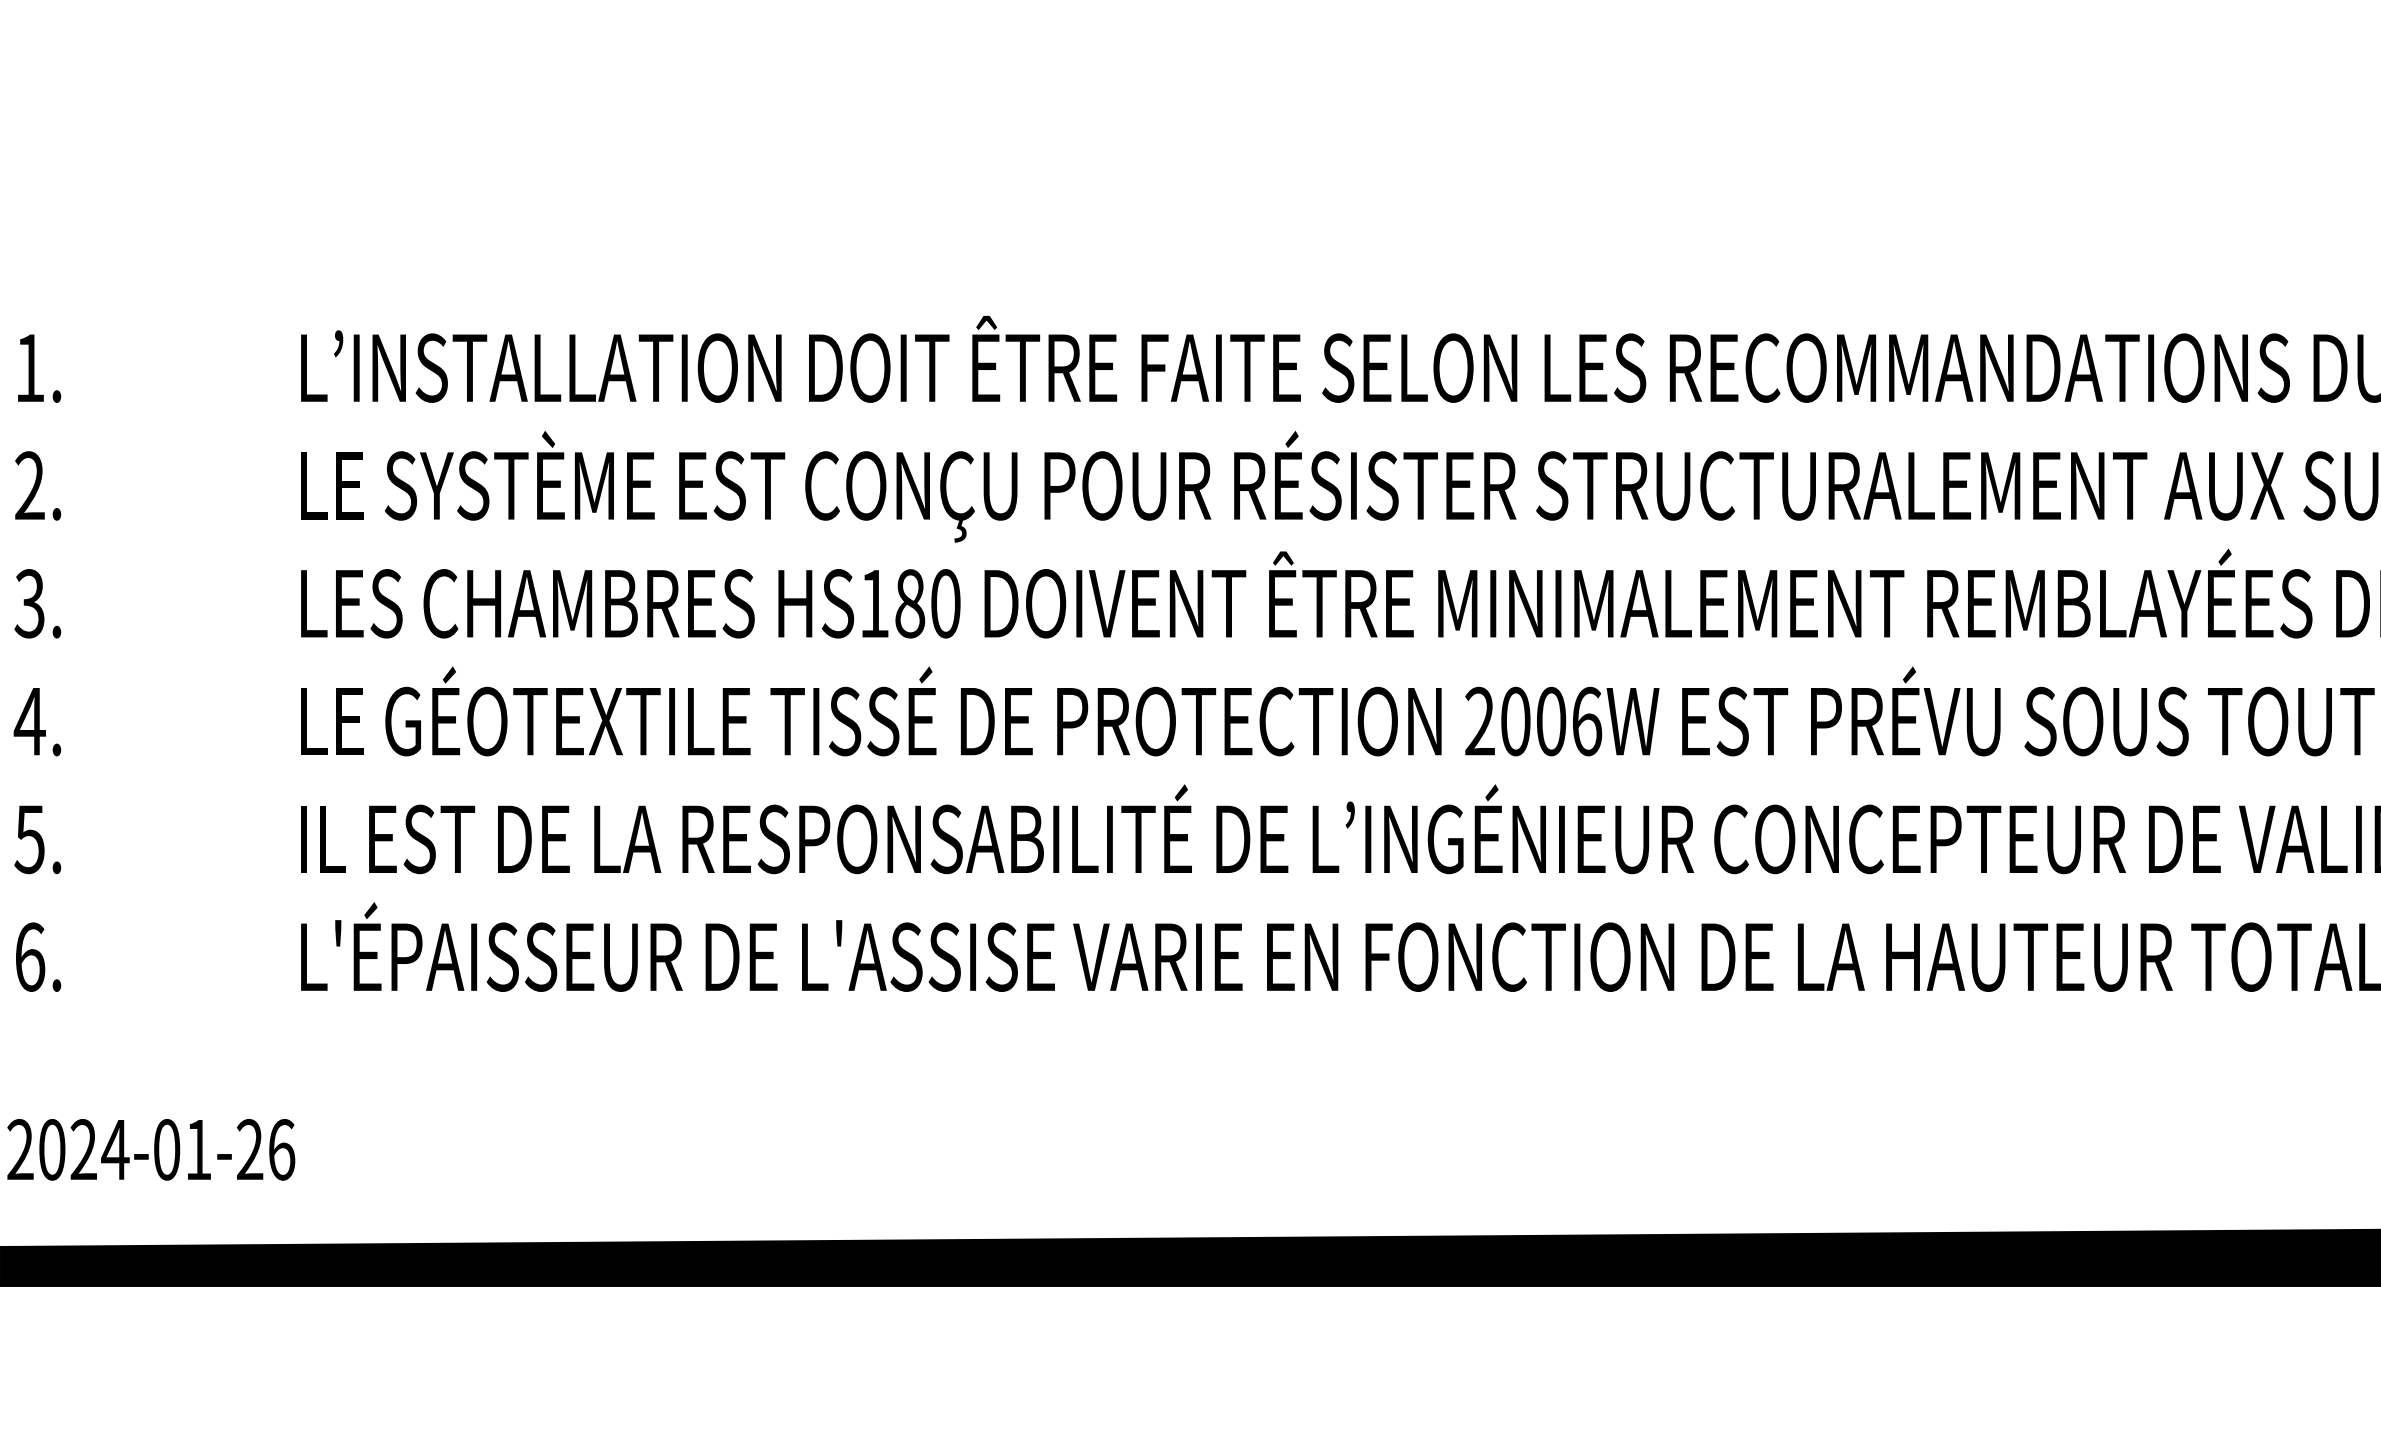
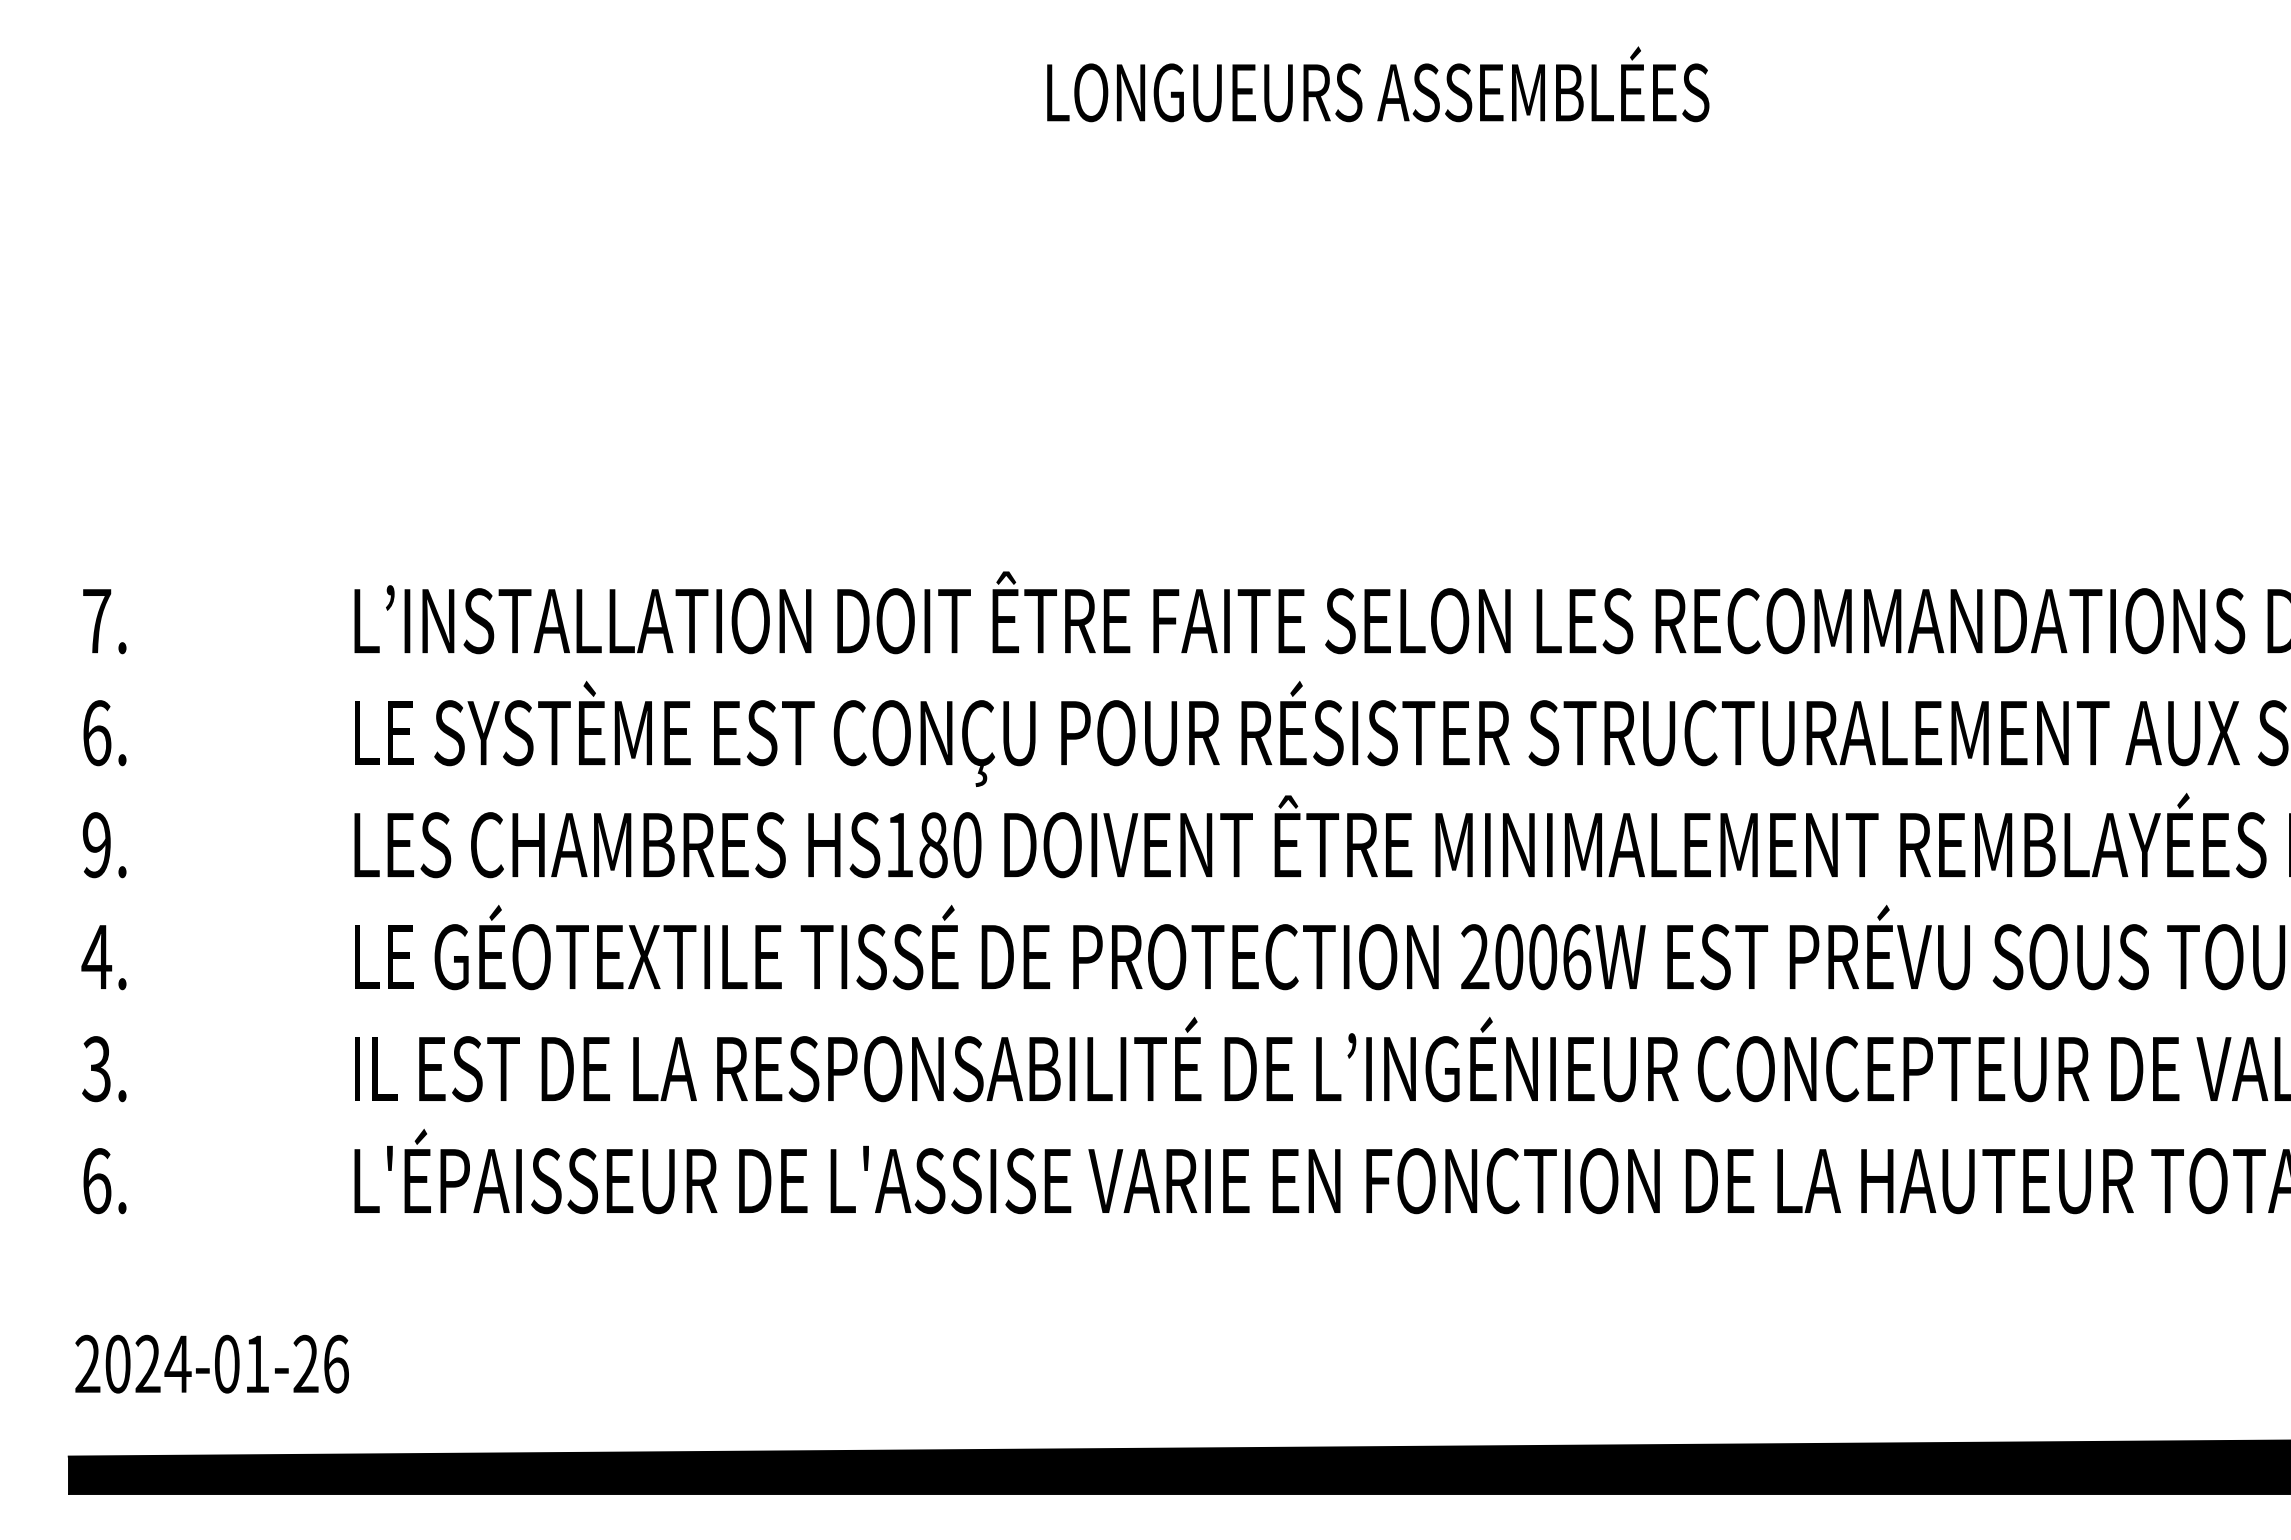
text: (30, 368) -> (97, 621), 1. -> 7.
text: (29, 486) -> (96, 733), 2. -> 6.
text: (29, 604) -> (96, 845), 3. -> 9.
text: (29, 838) -> (96, 1068), 5. -> 3.

